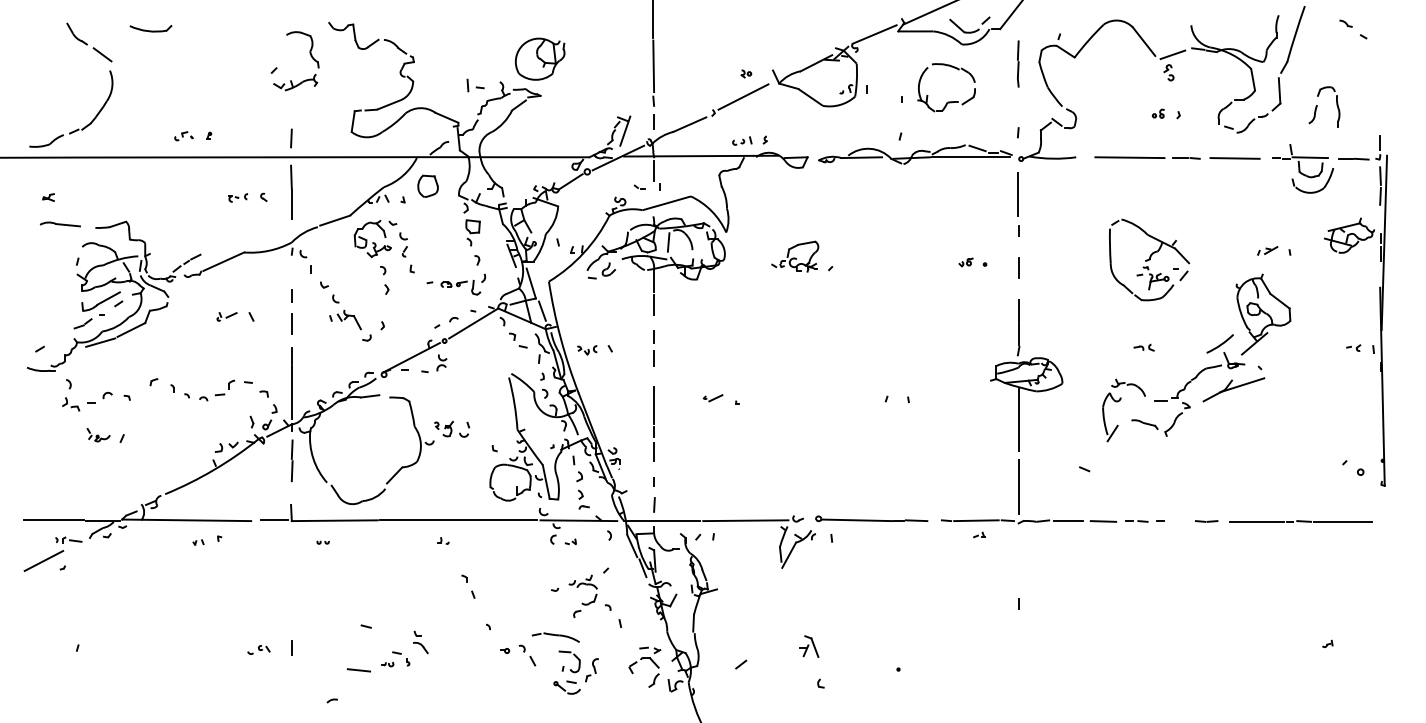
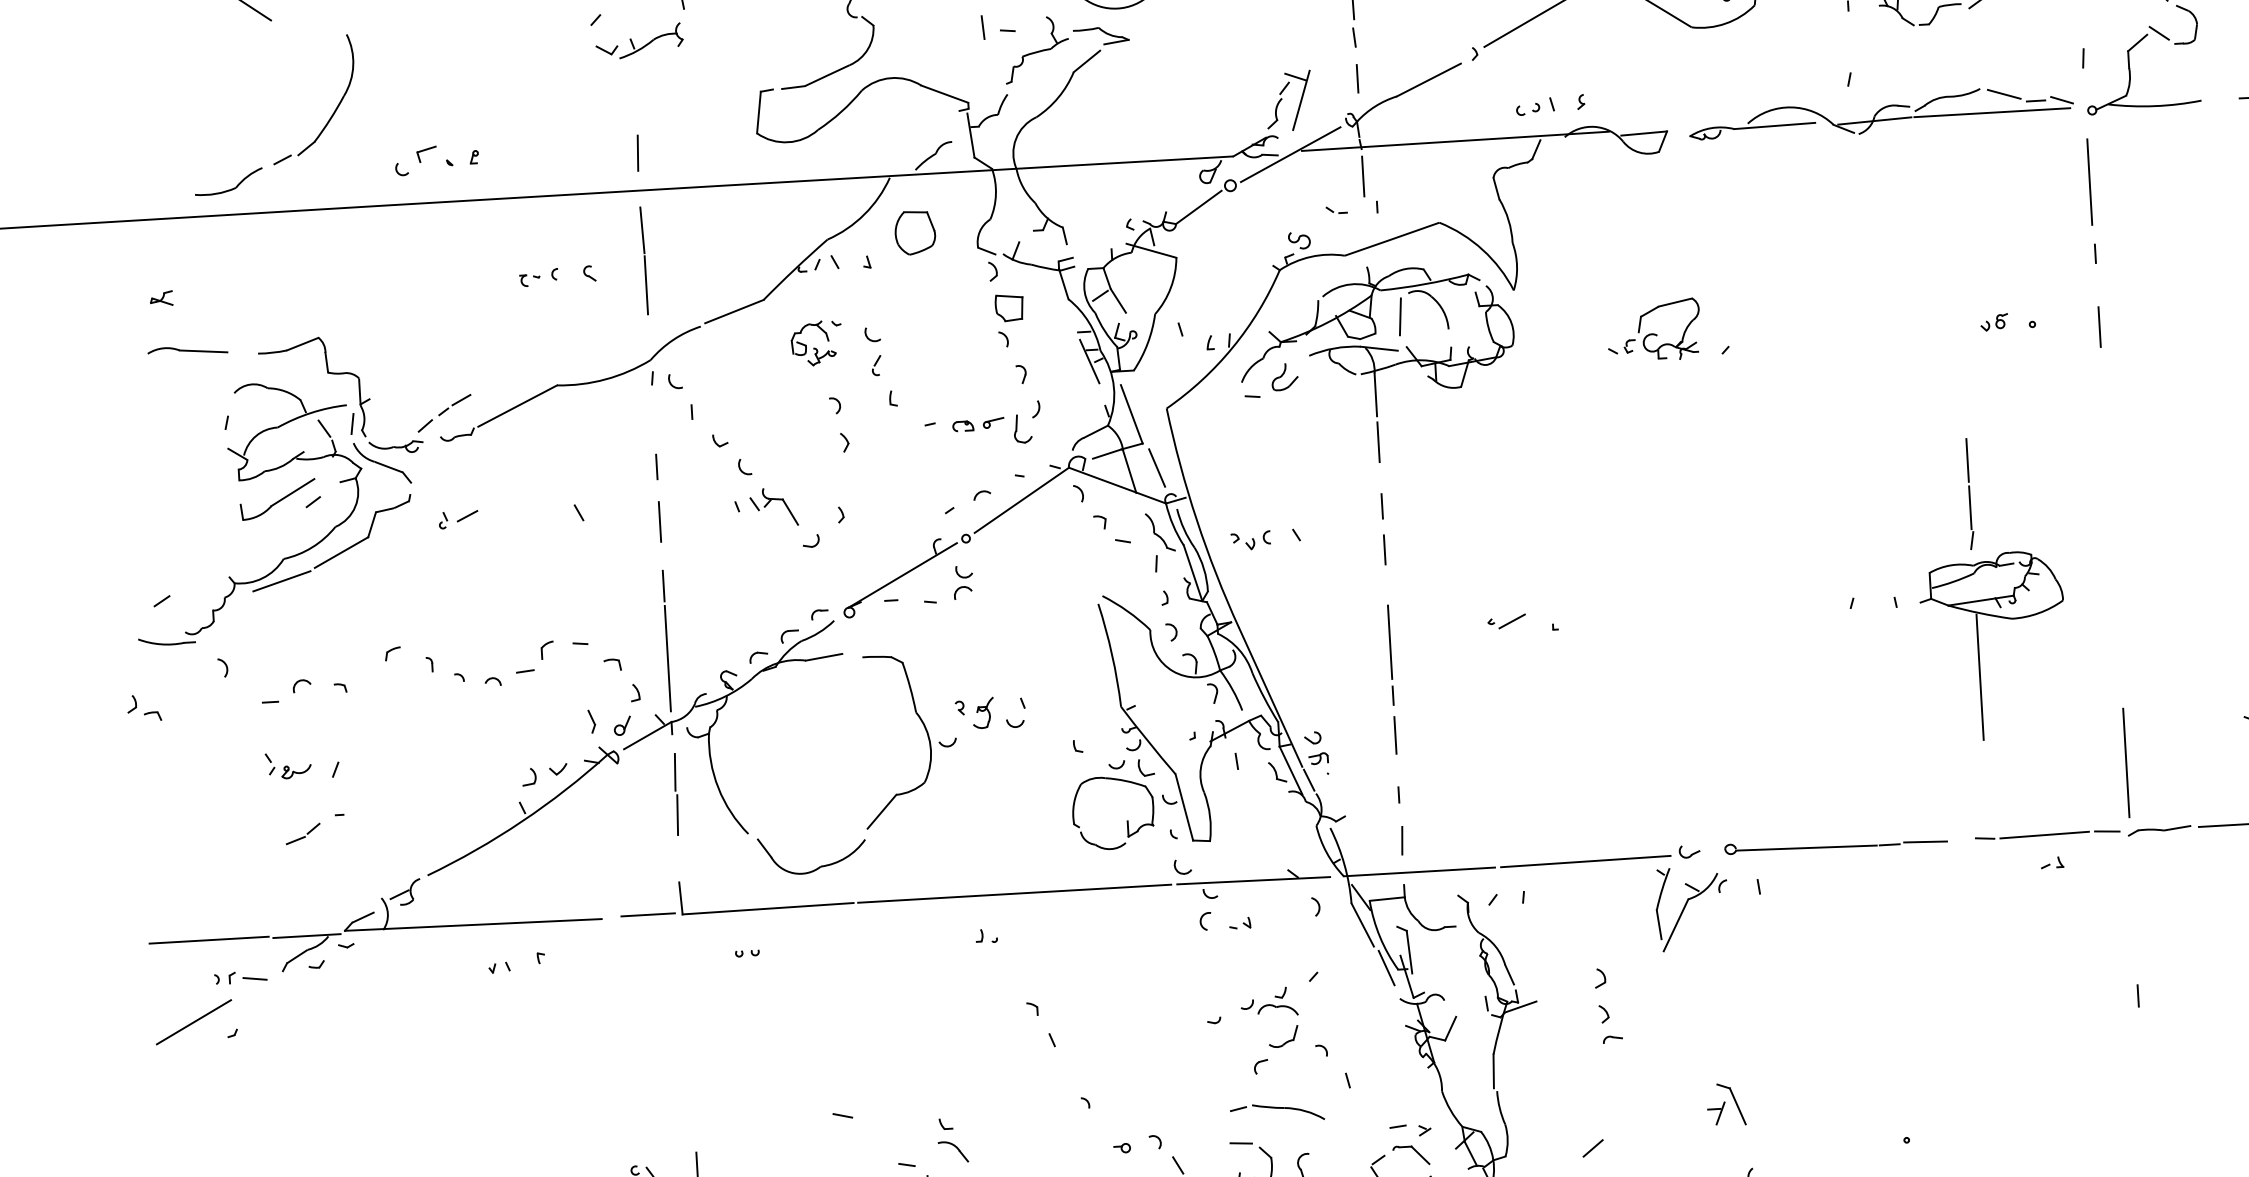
part: (78, 128) -> (290, 153), moved
part: (183, 136) -> (422, 161), size x1.6
part: (375, 238) -> (816, 342), size x0.6
part: (226, 316) -> (457, 518), moved
part: (88, 321) -> (313, 828), moved
part: (1026, 375) -> (1990, 588), moved
part: (71, 404) -> (145, 708), moved
part: (582, 490) -> (1607, 1005), moved
part: (555, 637) -> (1276, 1112), moved

